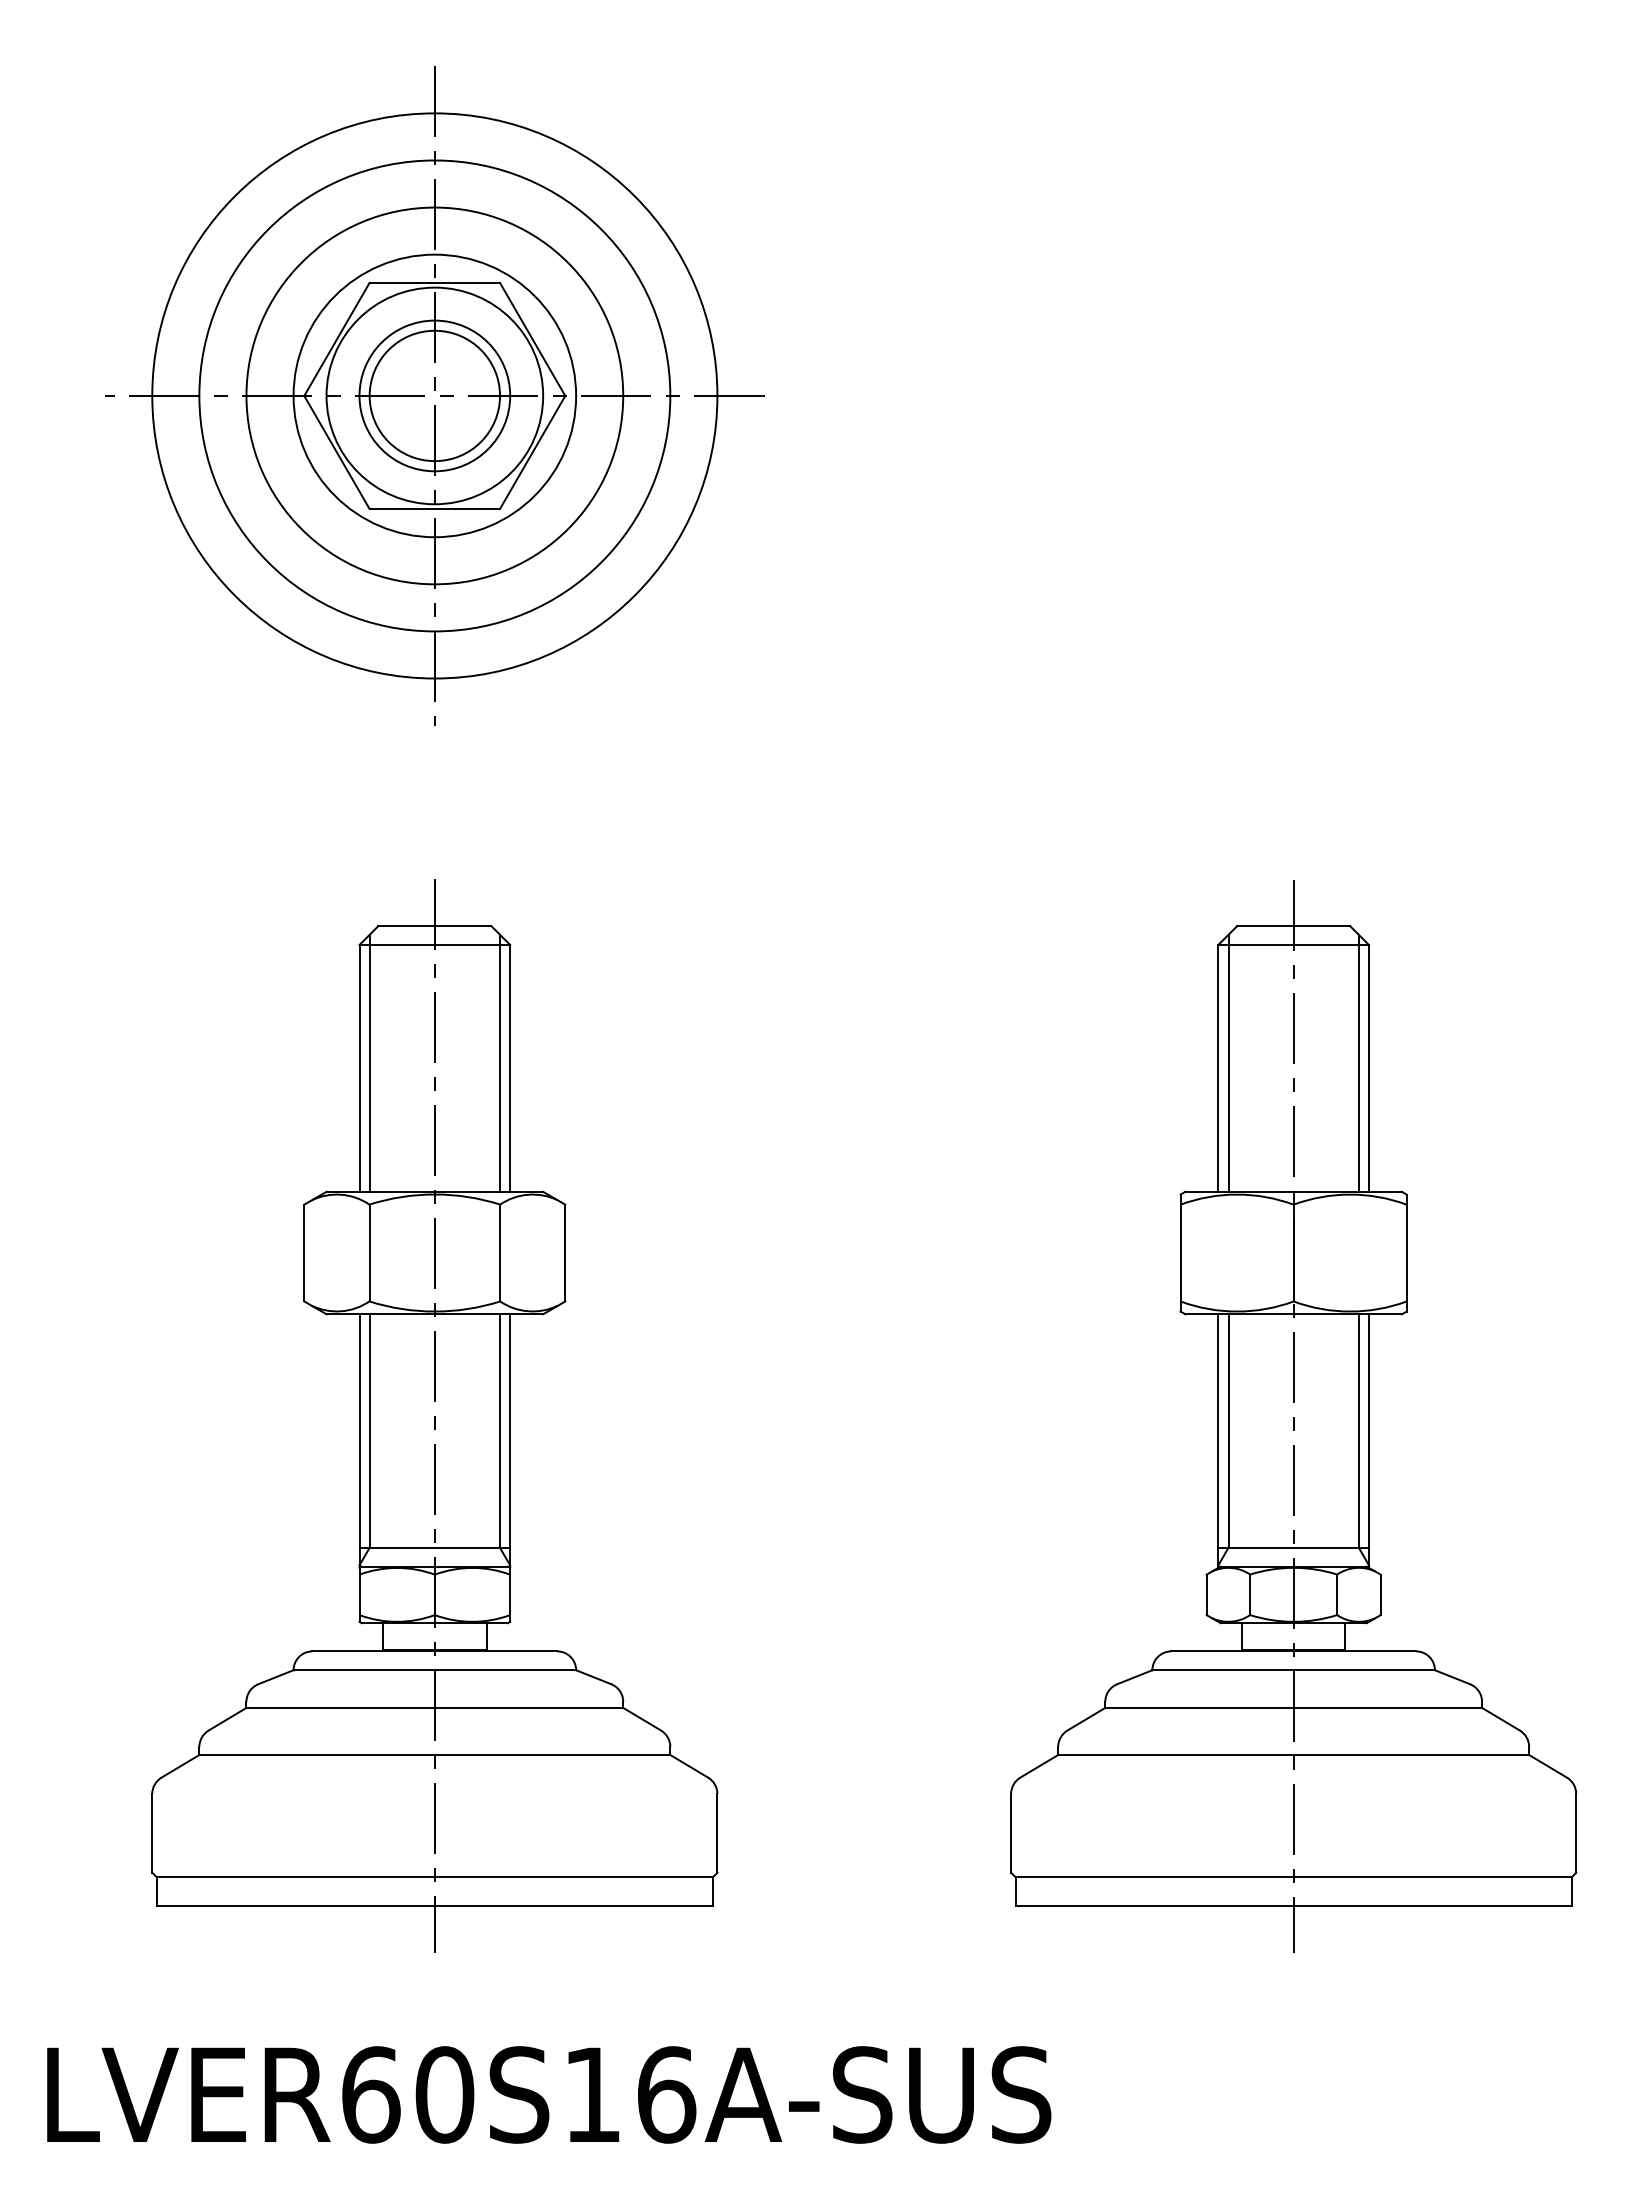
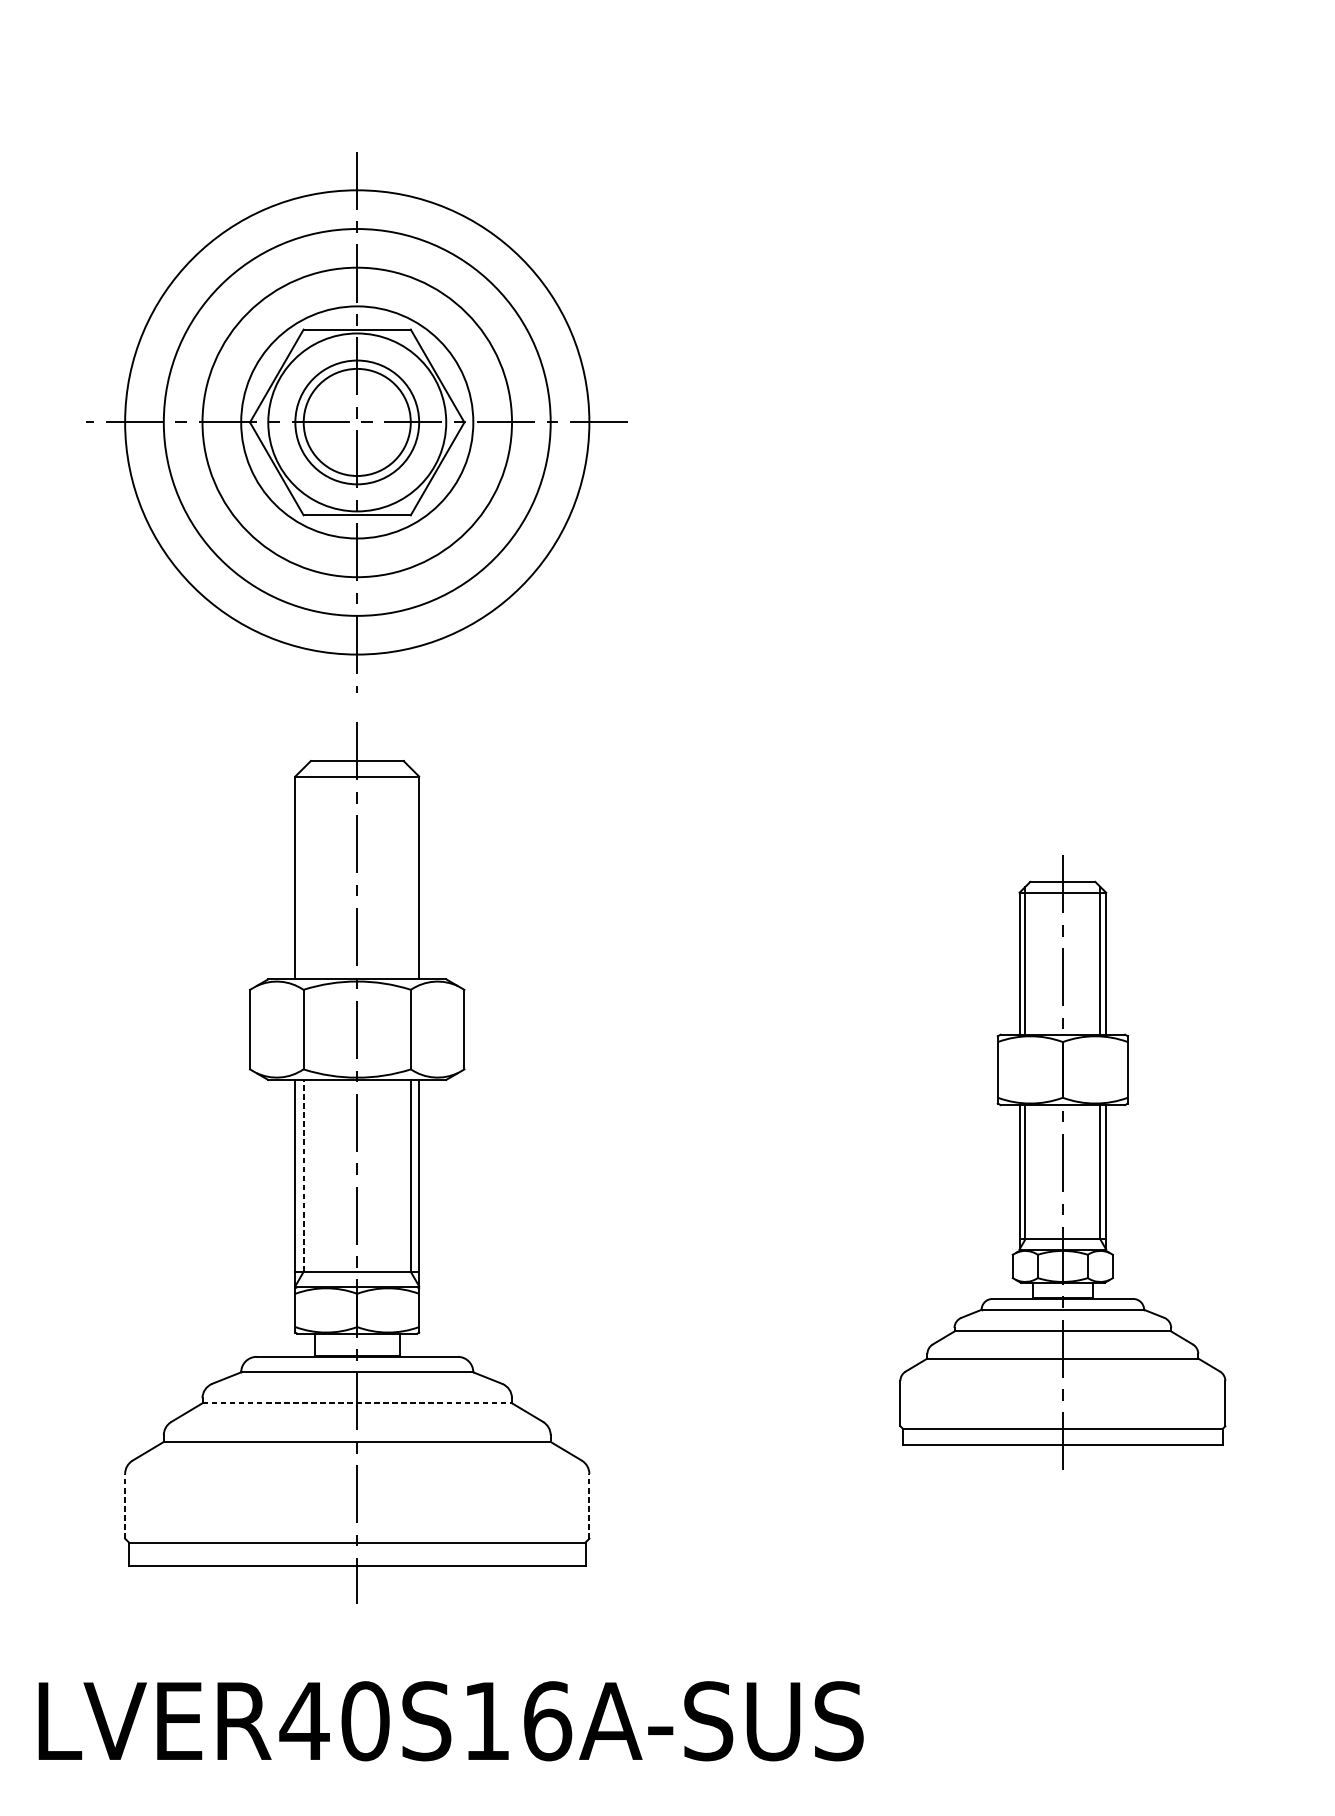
part: (434, 395) -> (356, 422), moved
line: (369, 1062) -> (303, 873), removed
line: (499, 1062) -> (410, 873), removed
part: (1293, 1416) -> (1062, 1163), size x0.7
line: (369, 1431) -> (303, 1176), solid -> dashed
line: (435, 1707) -> (357, 1402), solid -> dashed
line: (152, 1832) -> (125, 1505), solid -> dashed
line: (717, 1832) -> (589, 1505), solid -> dashed
text: (370, 2094) -> (304, 1720), LVER60S16A-SUS -> LVER40S16A-SUS

